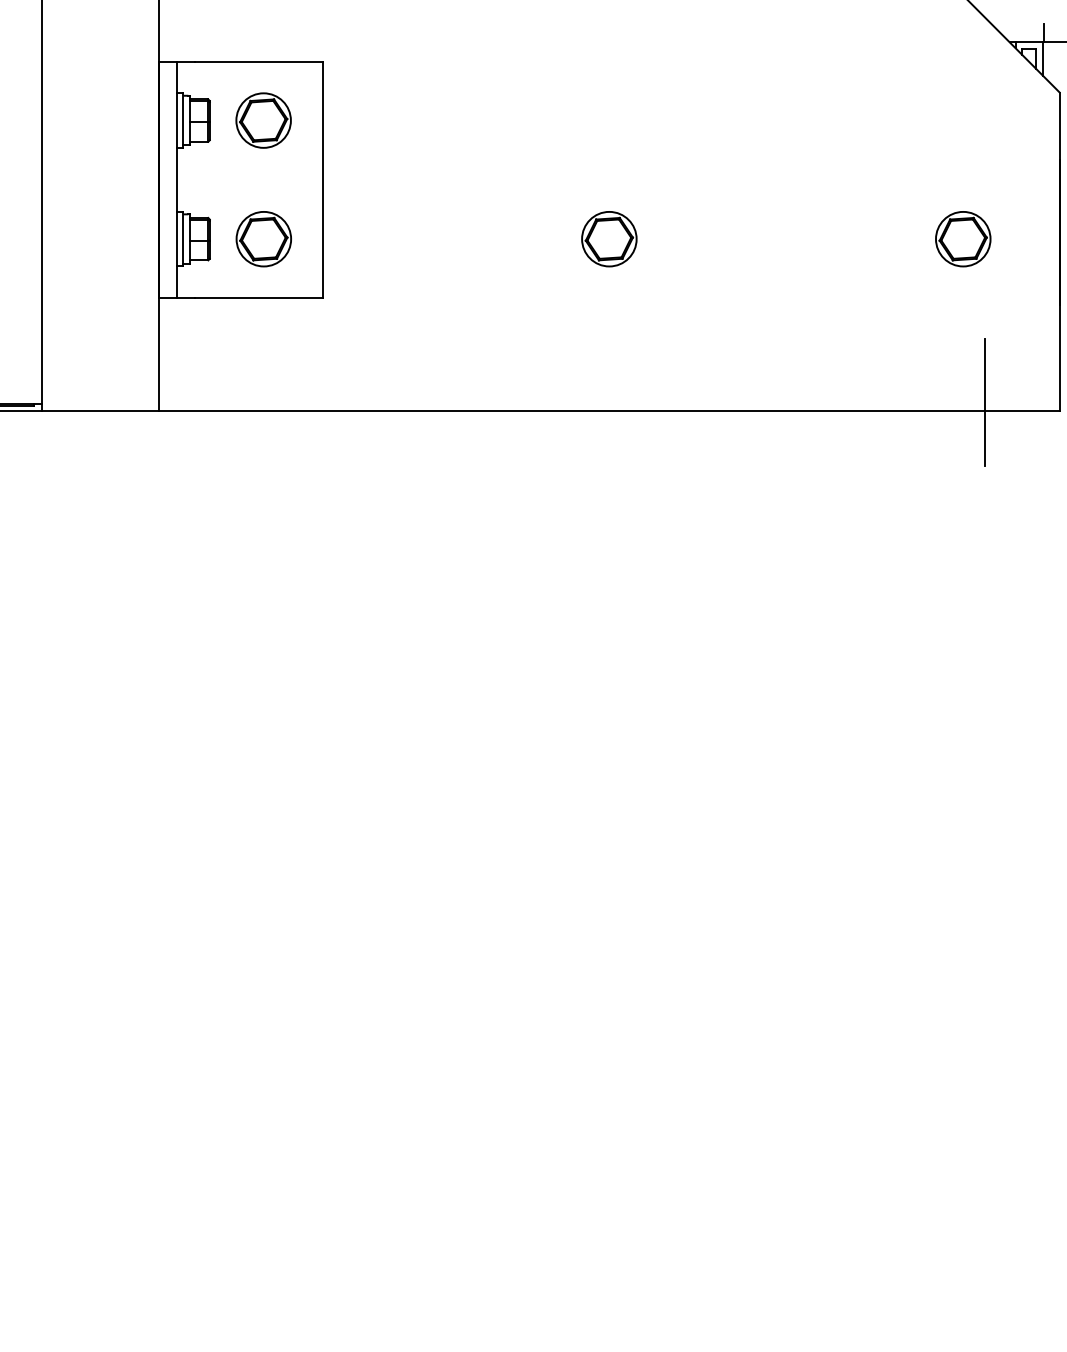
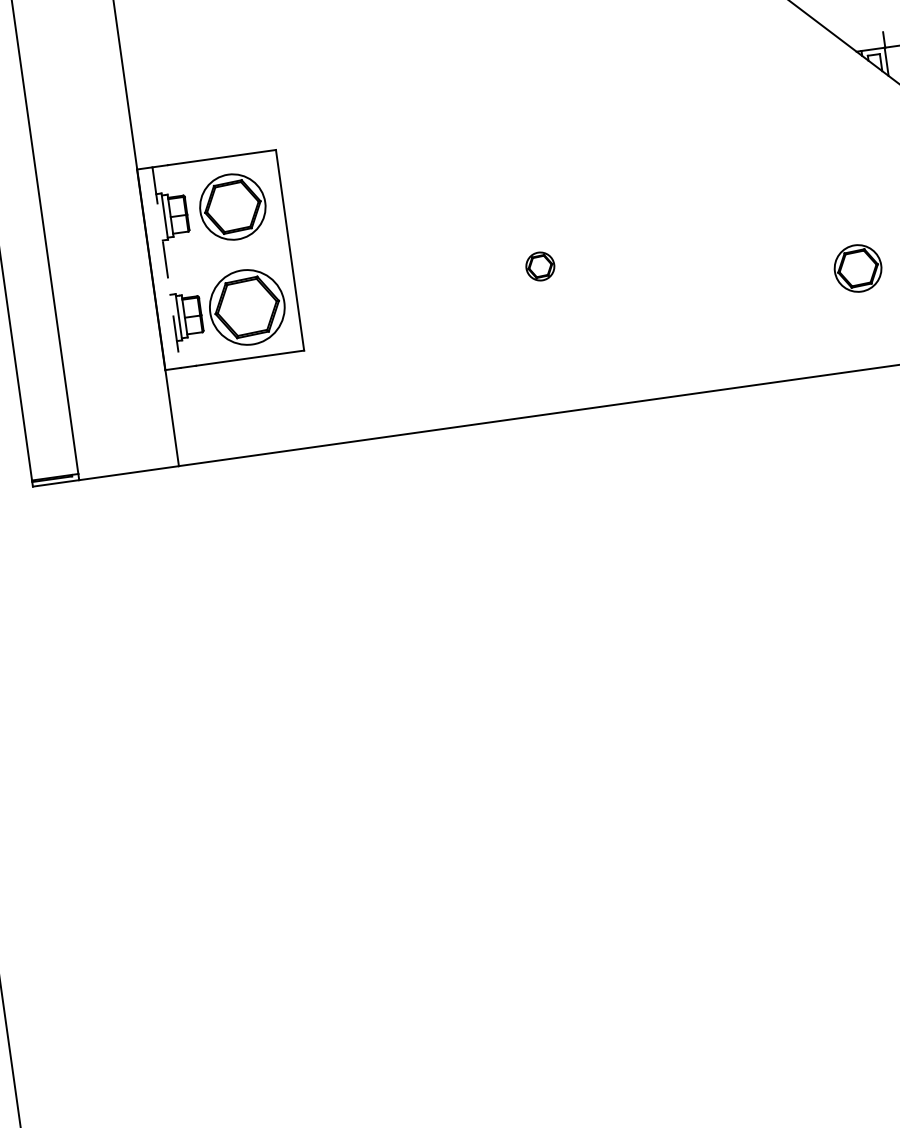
part: (263, 120) -> (232, 206), size x1.4
line: (177, 180) -> (166, 268), solid -> dashed
part: (263, 239) -> (246, 307), size x1.6
part: (609, 239) -> (540, 266), size x0.6
part: (963, 239) -> (858, 268), moved
line: (984, 401) -> (877, 359), removed

